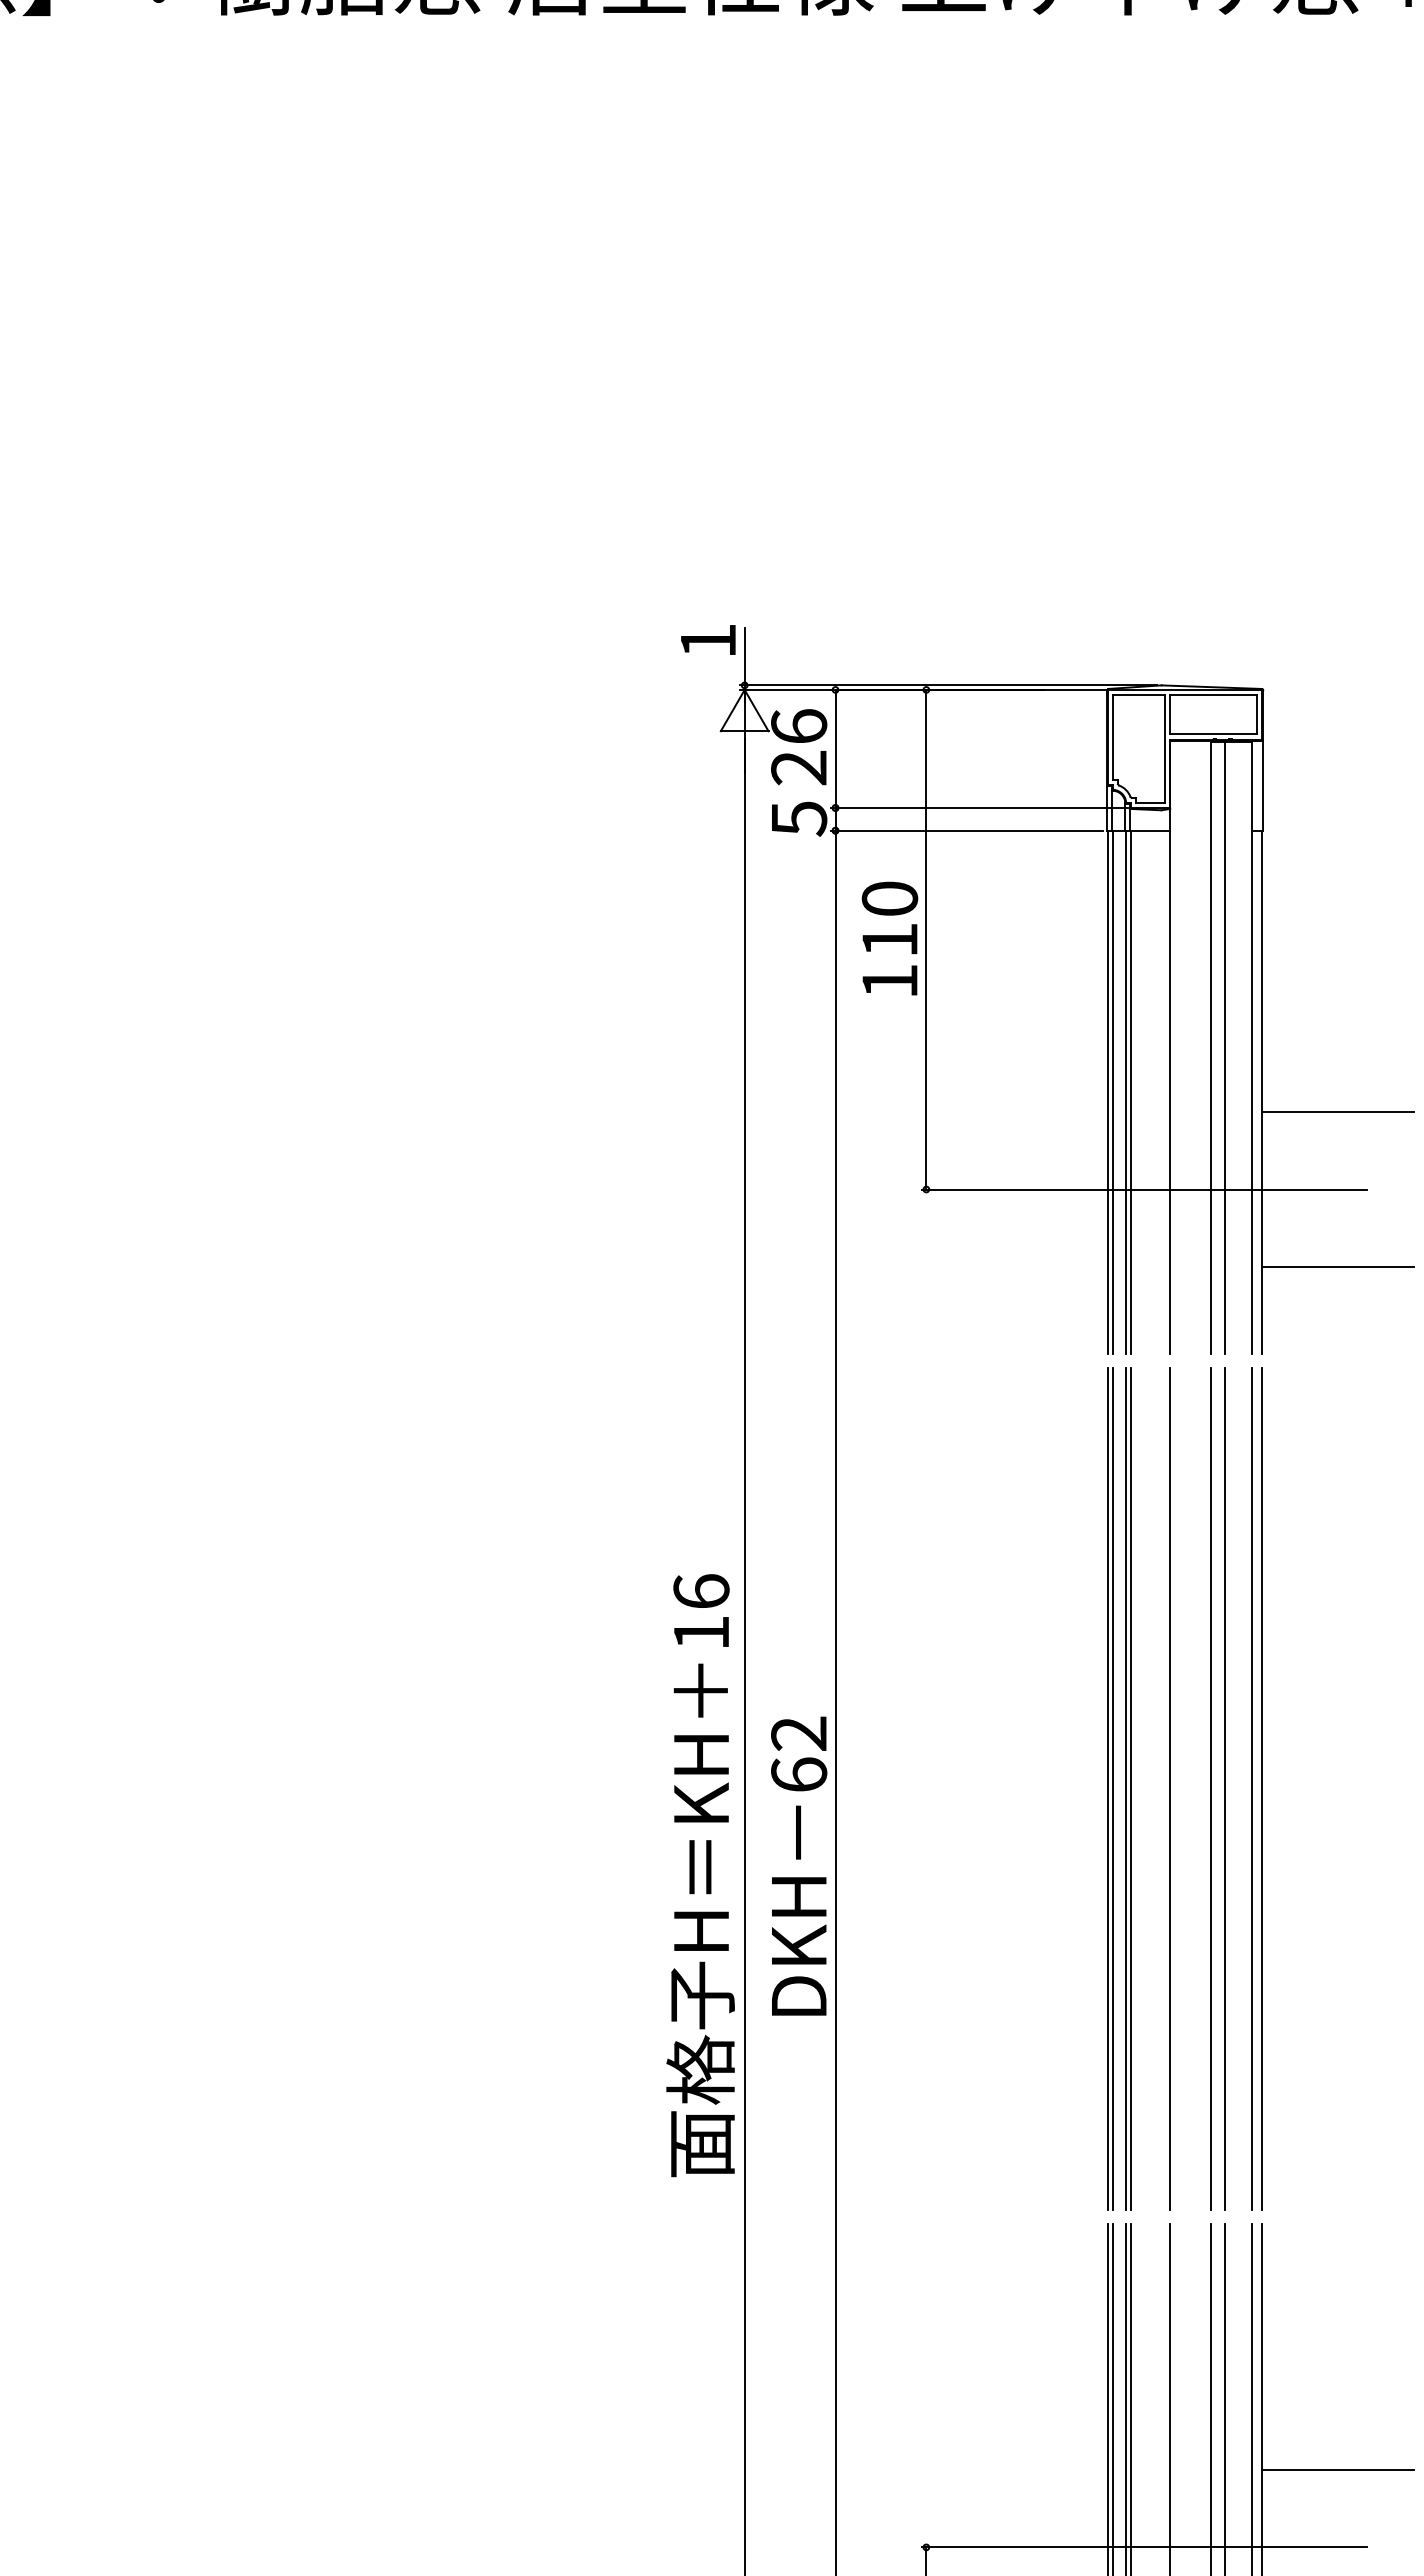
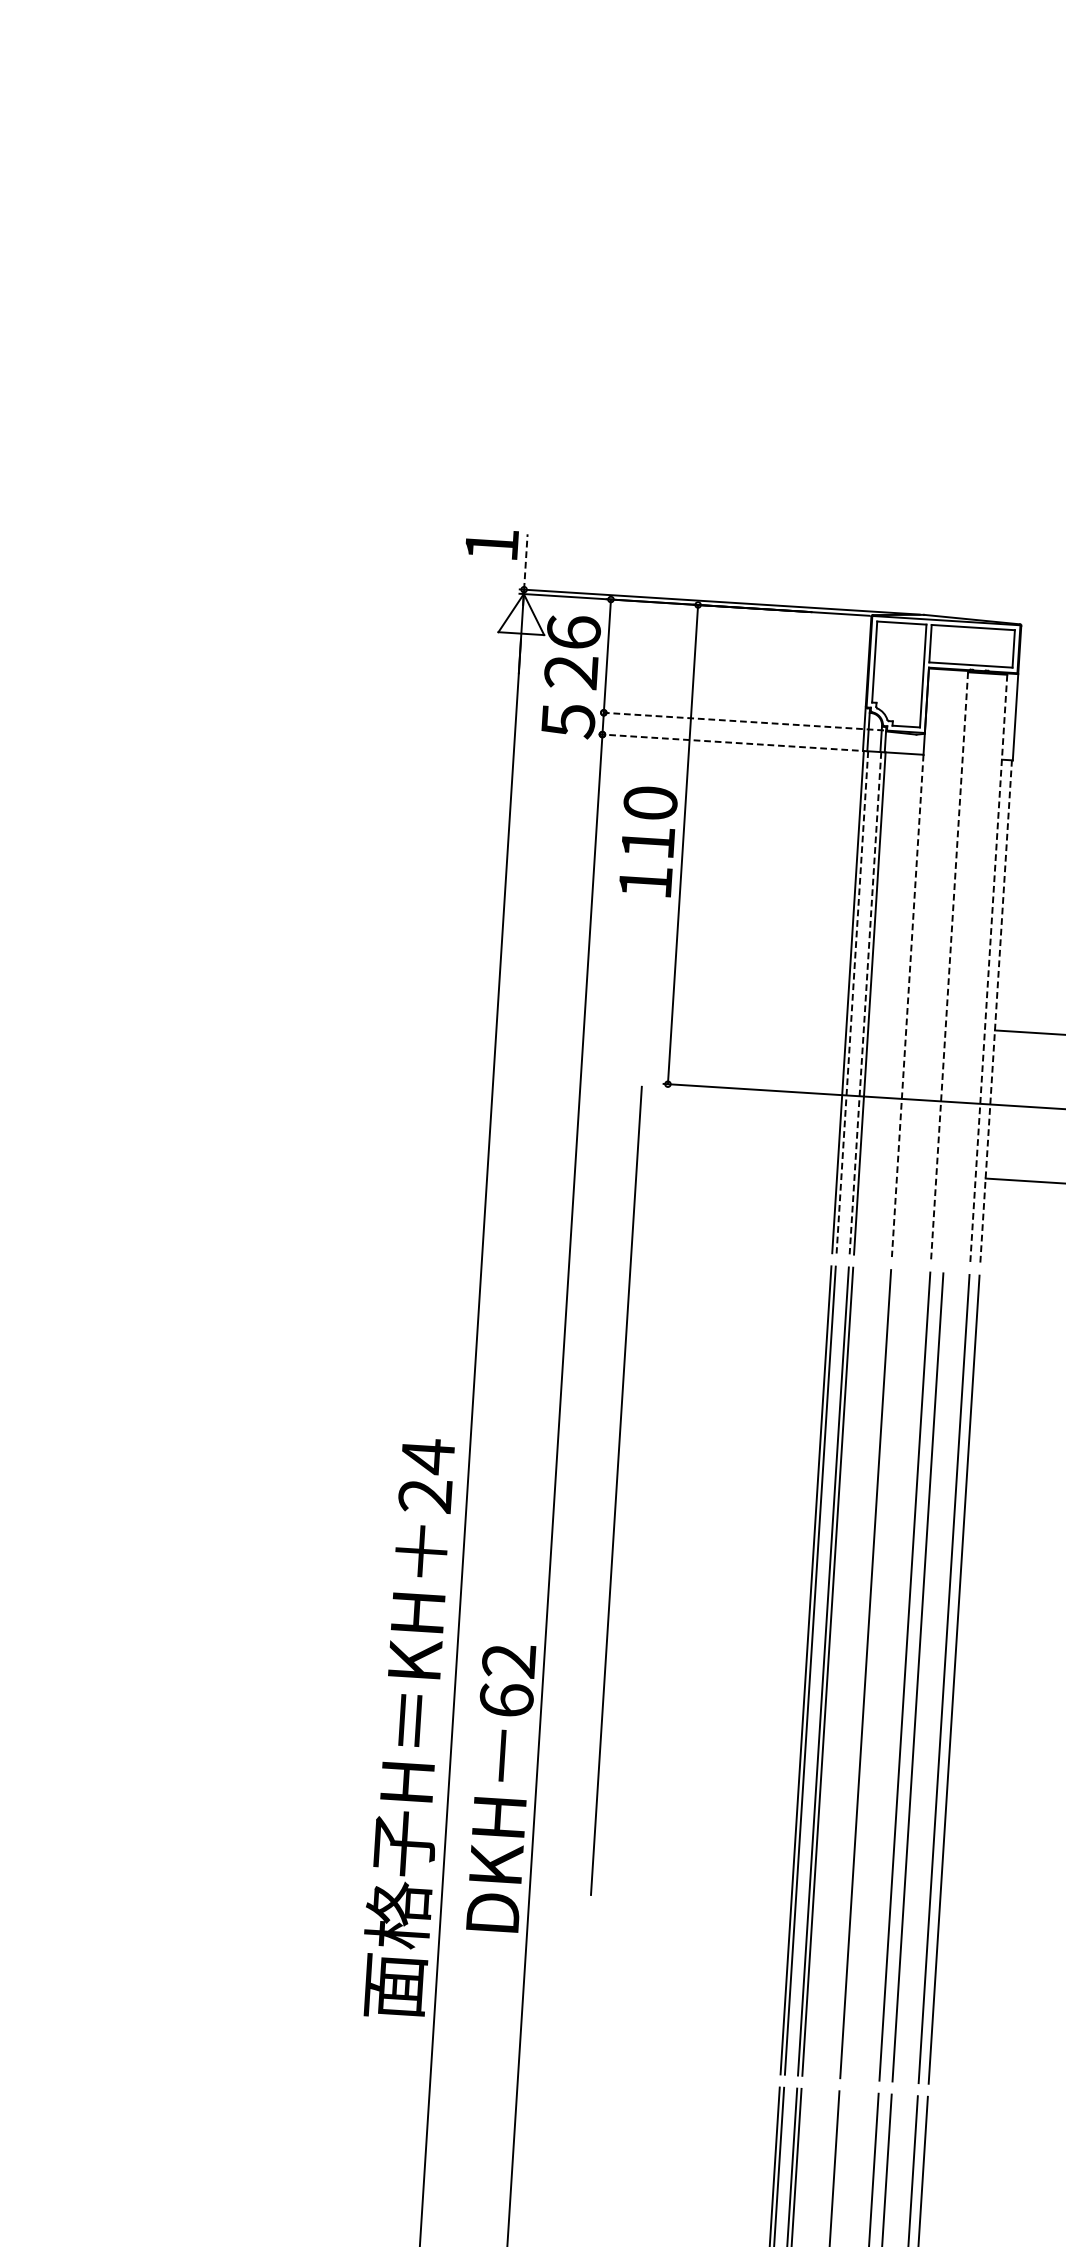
line: (744, 656) -> (525, 561), solid -> dashed
line: (978, 808) -> (740, 721), solid -> dashed
line: (966, 830) -> (728, 742), solid -> dashed
line: (1251, 1047) -> (988, 967), solid -> dashed
line: (1211, 1048) -> (949, 966), solid -> dashed
line: (1224, 1048) -> (962, 966), removed
line: (1112, 1092) -> (852, 1002), solid -> dashed
line: (1126, 1092) -> (865, 1003), solid -> dashed
line: (1170, 1092) -> (907, 1005), solid -> dashed
line: (1262, 1092) -> (996, 1011), solid -> dashed
text: (701, 1611) -> (426, 1475), 16 -> 24
line: (898, 1614) -> (615, 1490), added
text: (799, 1865) -> (501, 1787), moved

